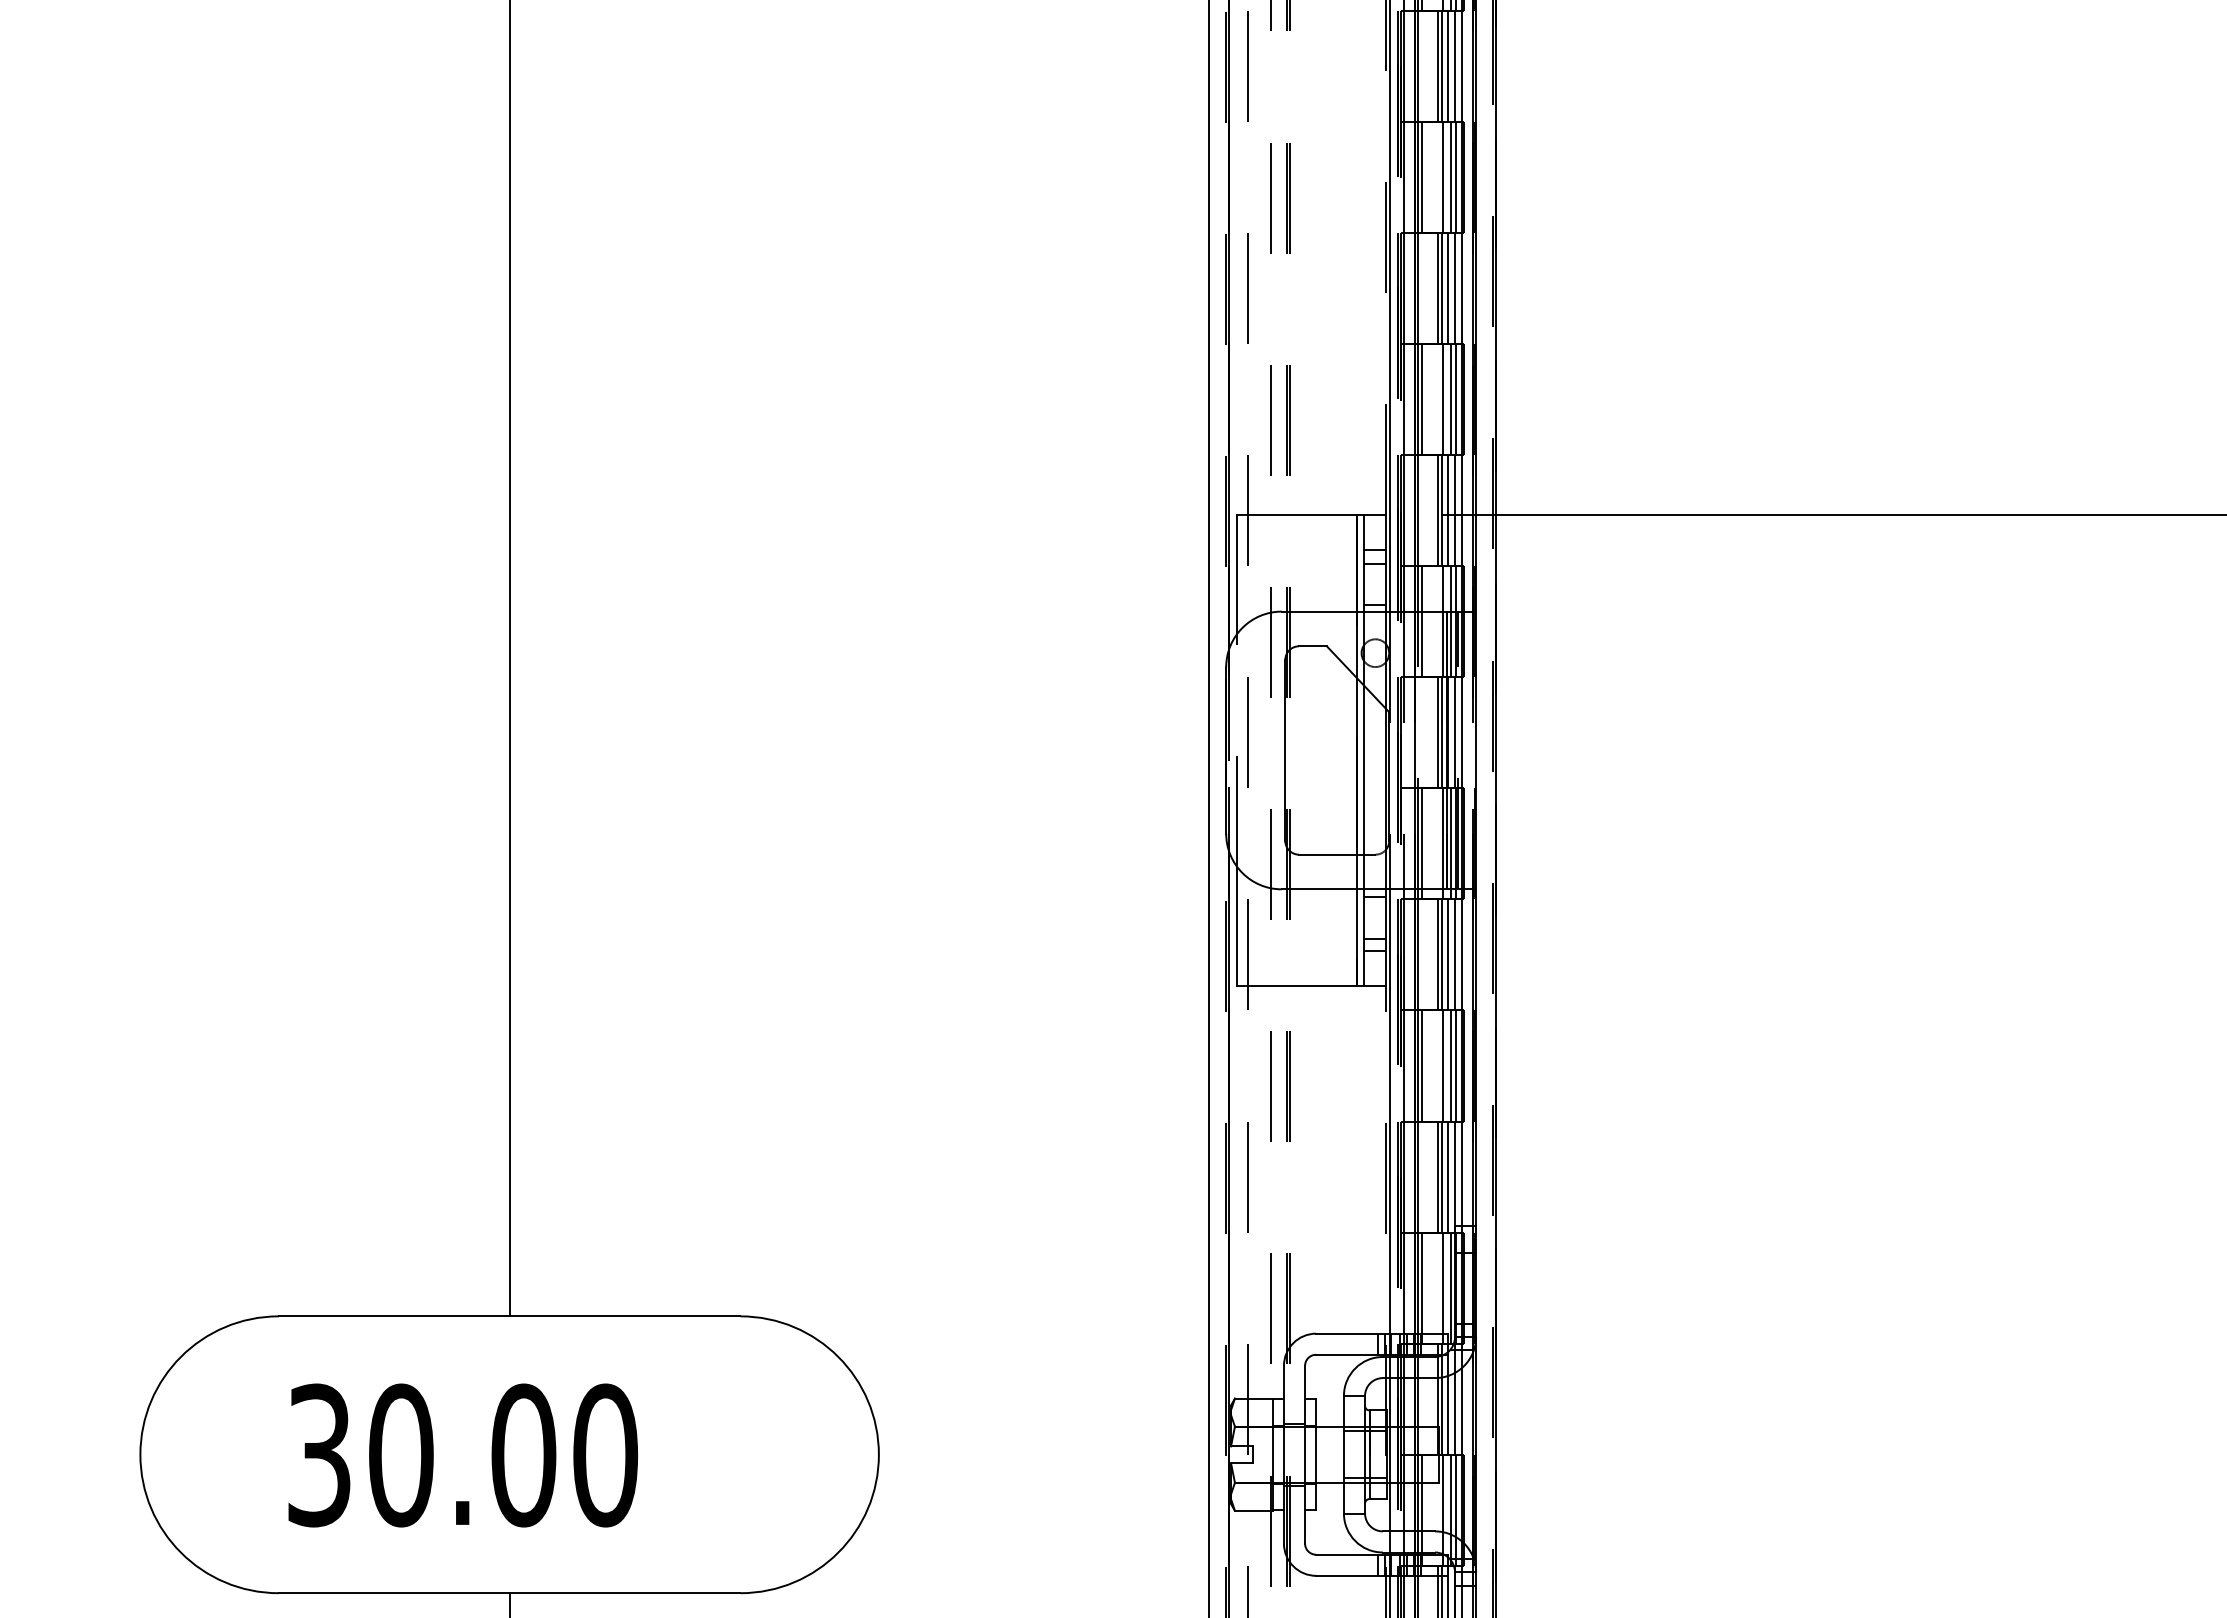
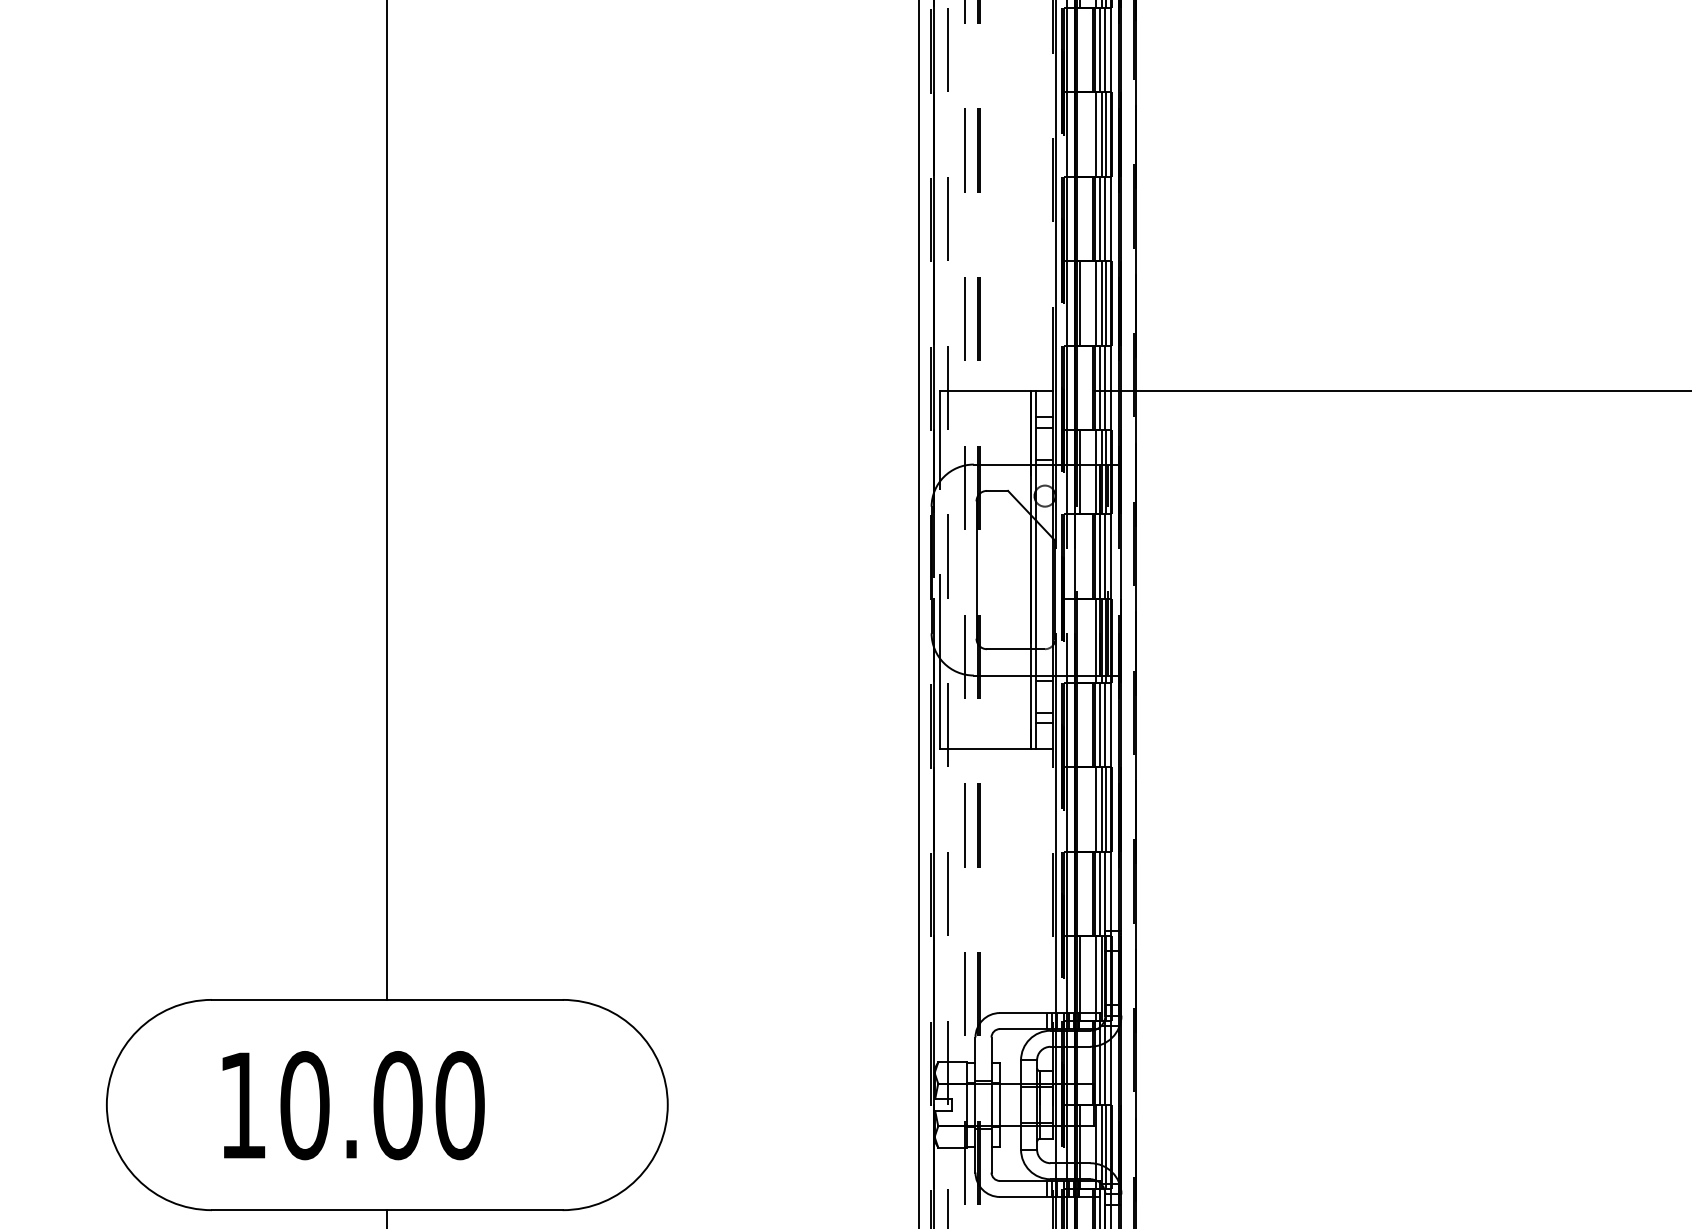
line: (1421, 176) -> (1079, 134), removed
line: (1421, 843) -> (1079, 640), removed
line: (1421, 1065) -> (1079, 809), removed
text: (319, 1455) -> (242, 1105), 30.00 -> 10.00

